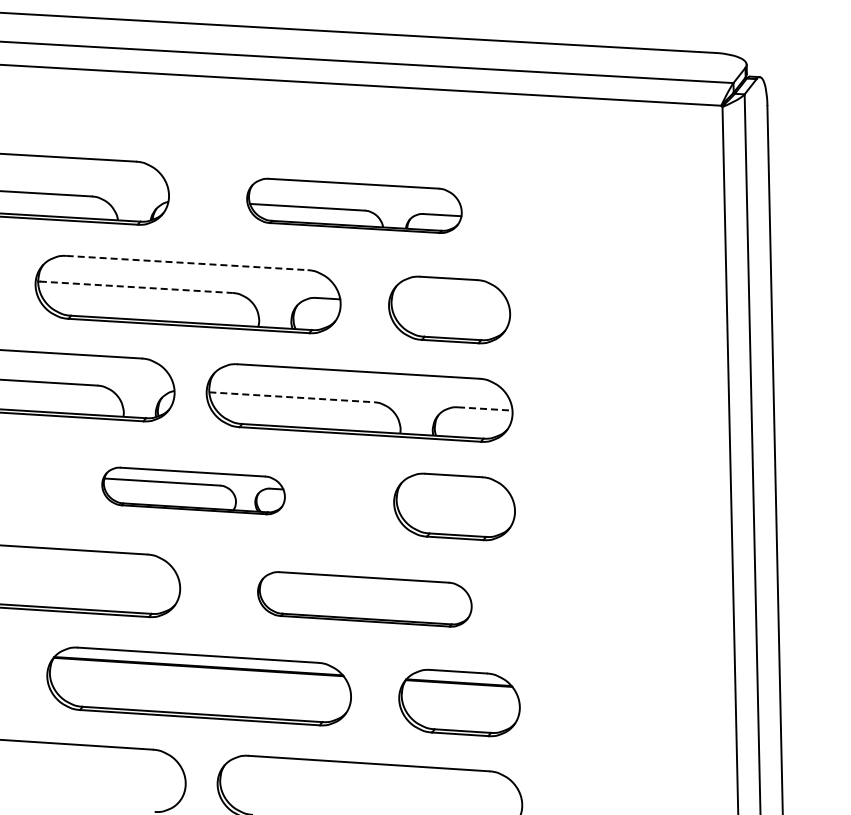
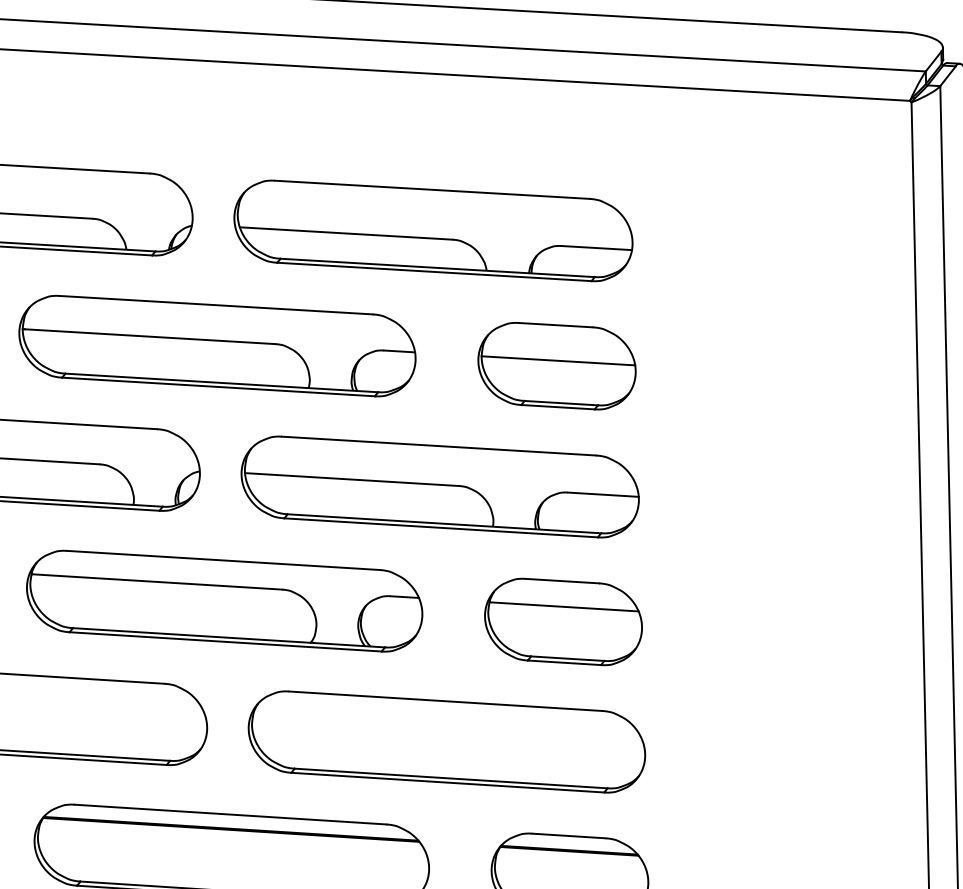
part: (354, 205) -> (433, 230), size x1.43
line: (187, 263) -> (216, 305), dashed -> solid
line: (136, 287) -> (150, 336), dashed -> solid
line: (450, 305) -> (558, 360), added
line: (291, 397) -> (351, 479), dashed -> solid
line: (485, 409) -> (603, 495), dashed -> solid
part: (193, 490) -> (224, 600), size x1.67
line: (454, 494) -> (563, 605), added
part: (364, 599) -> (446, 742), size x1.43

